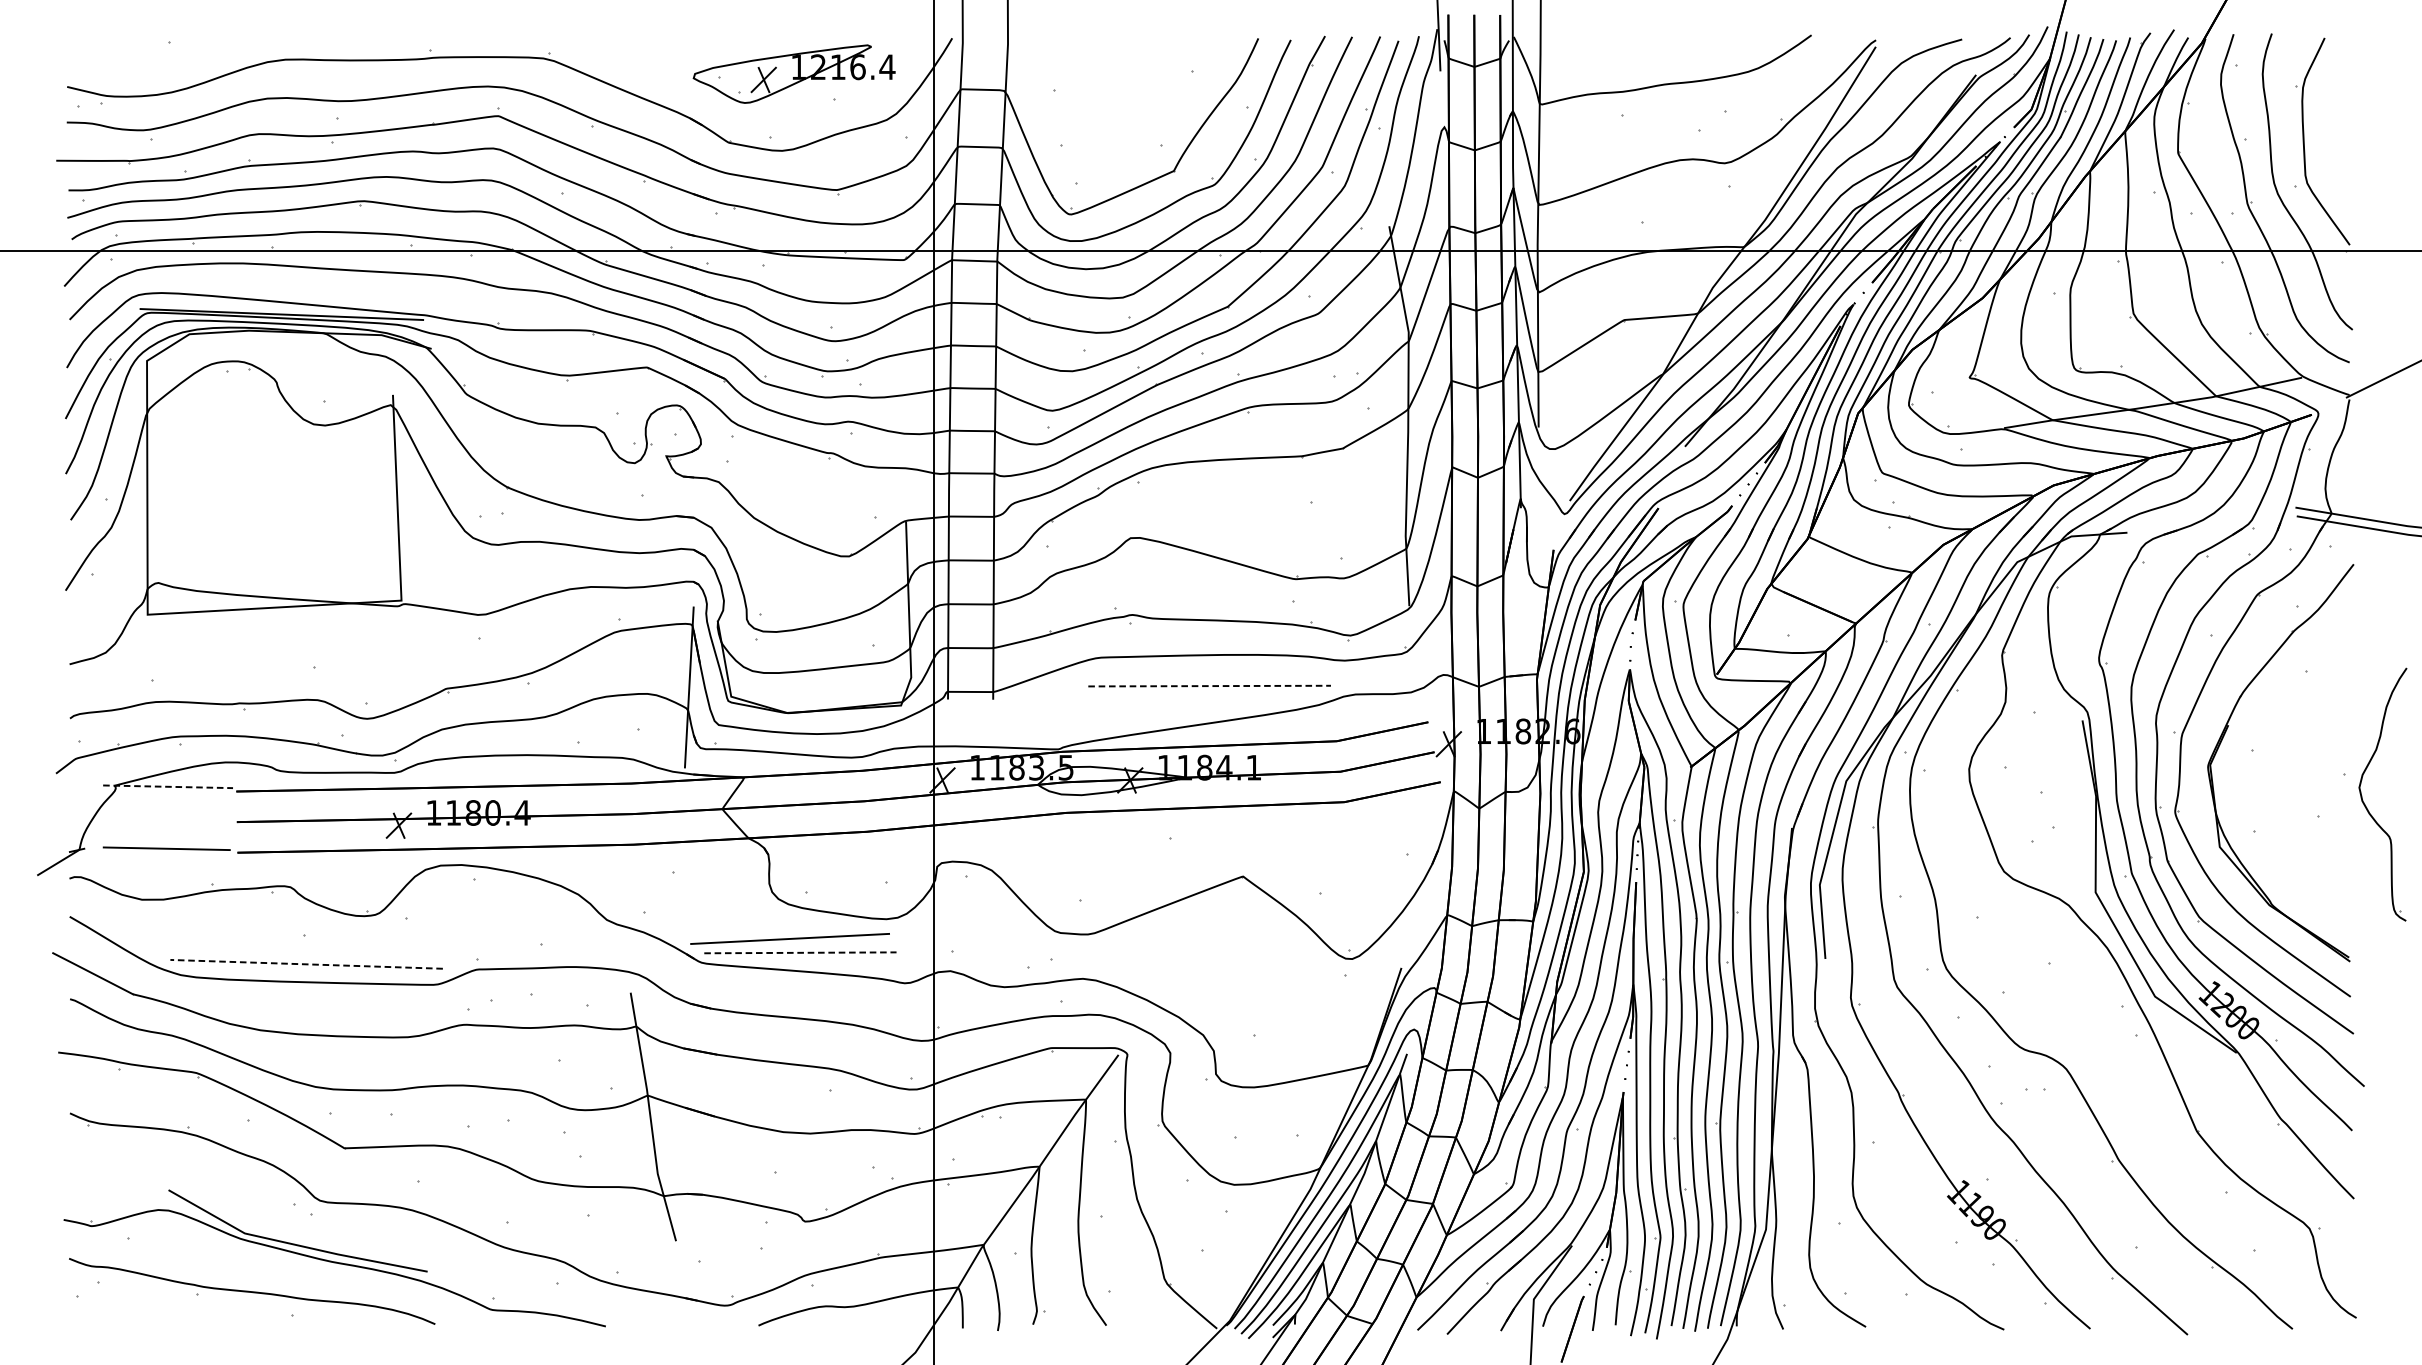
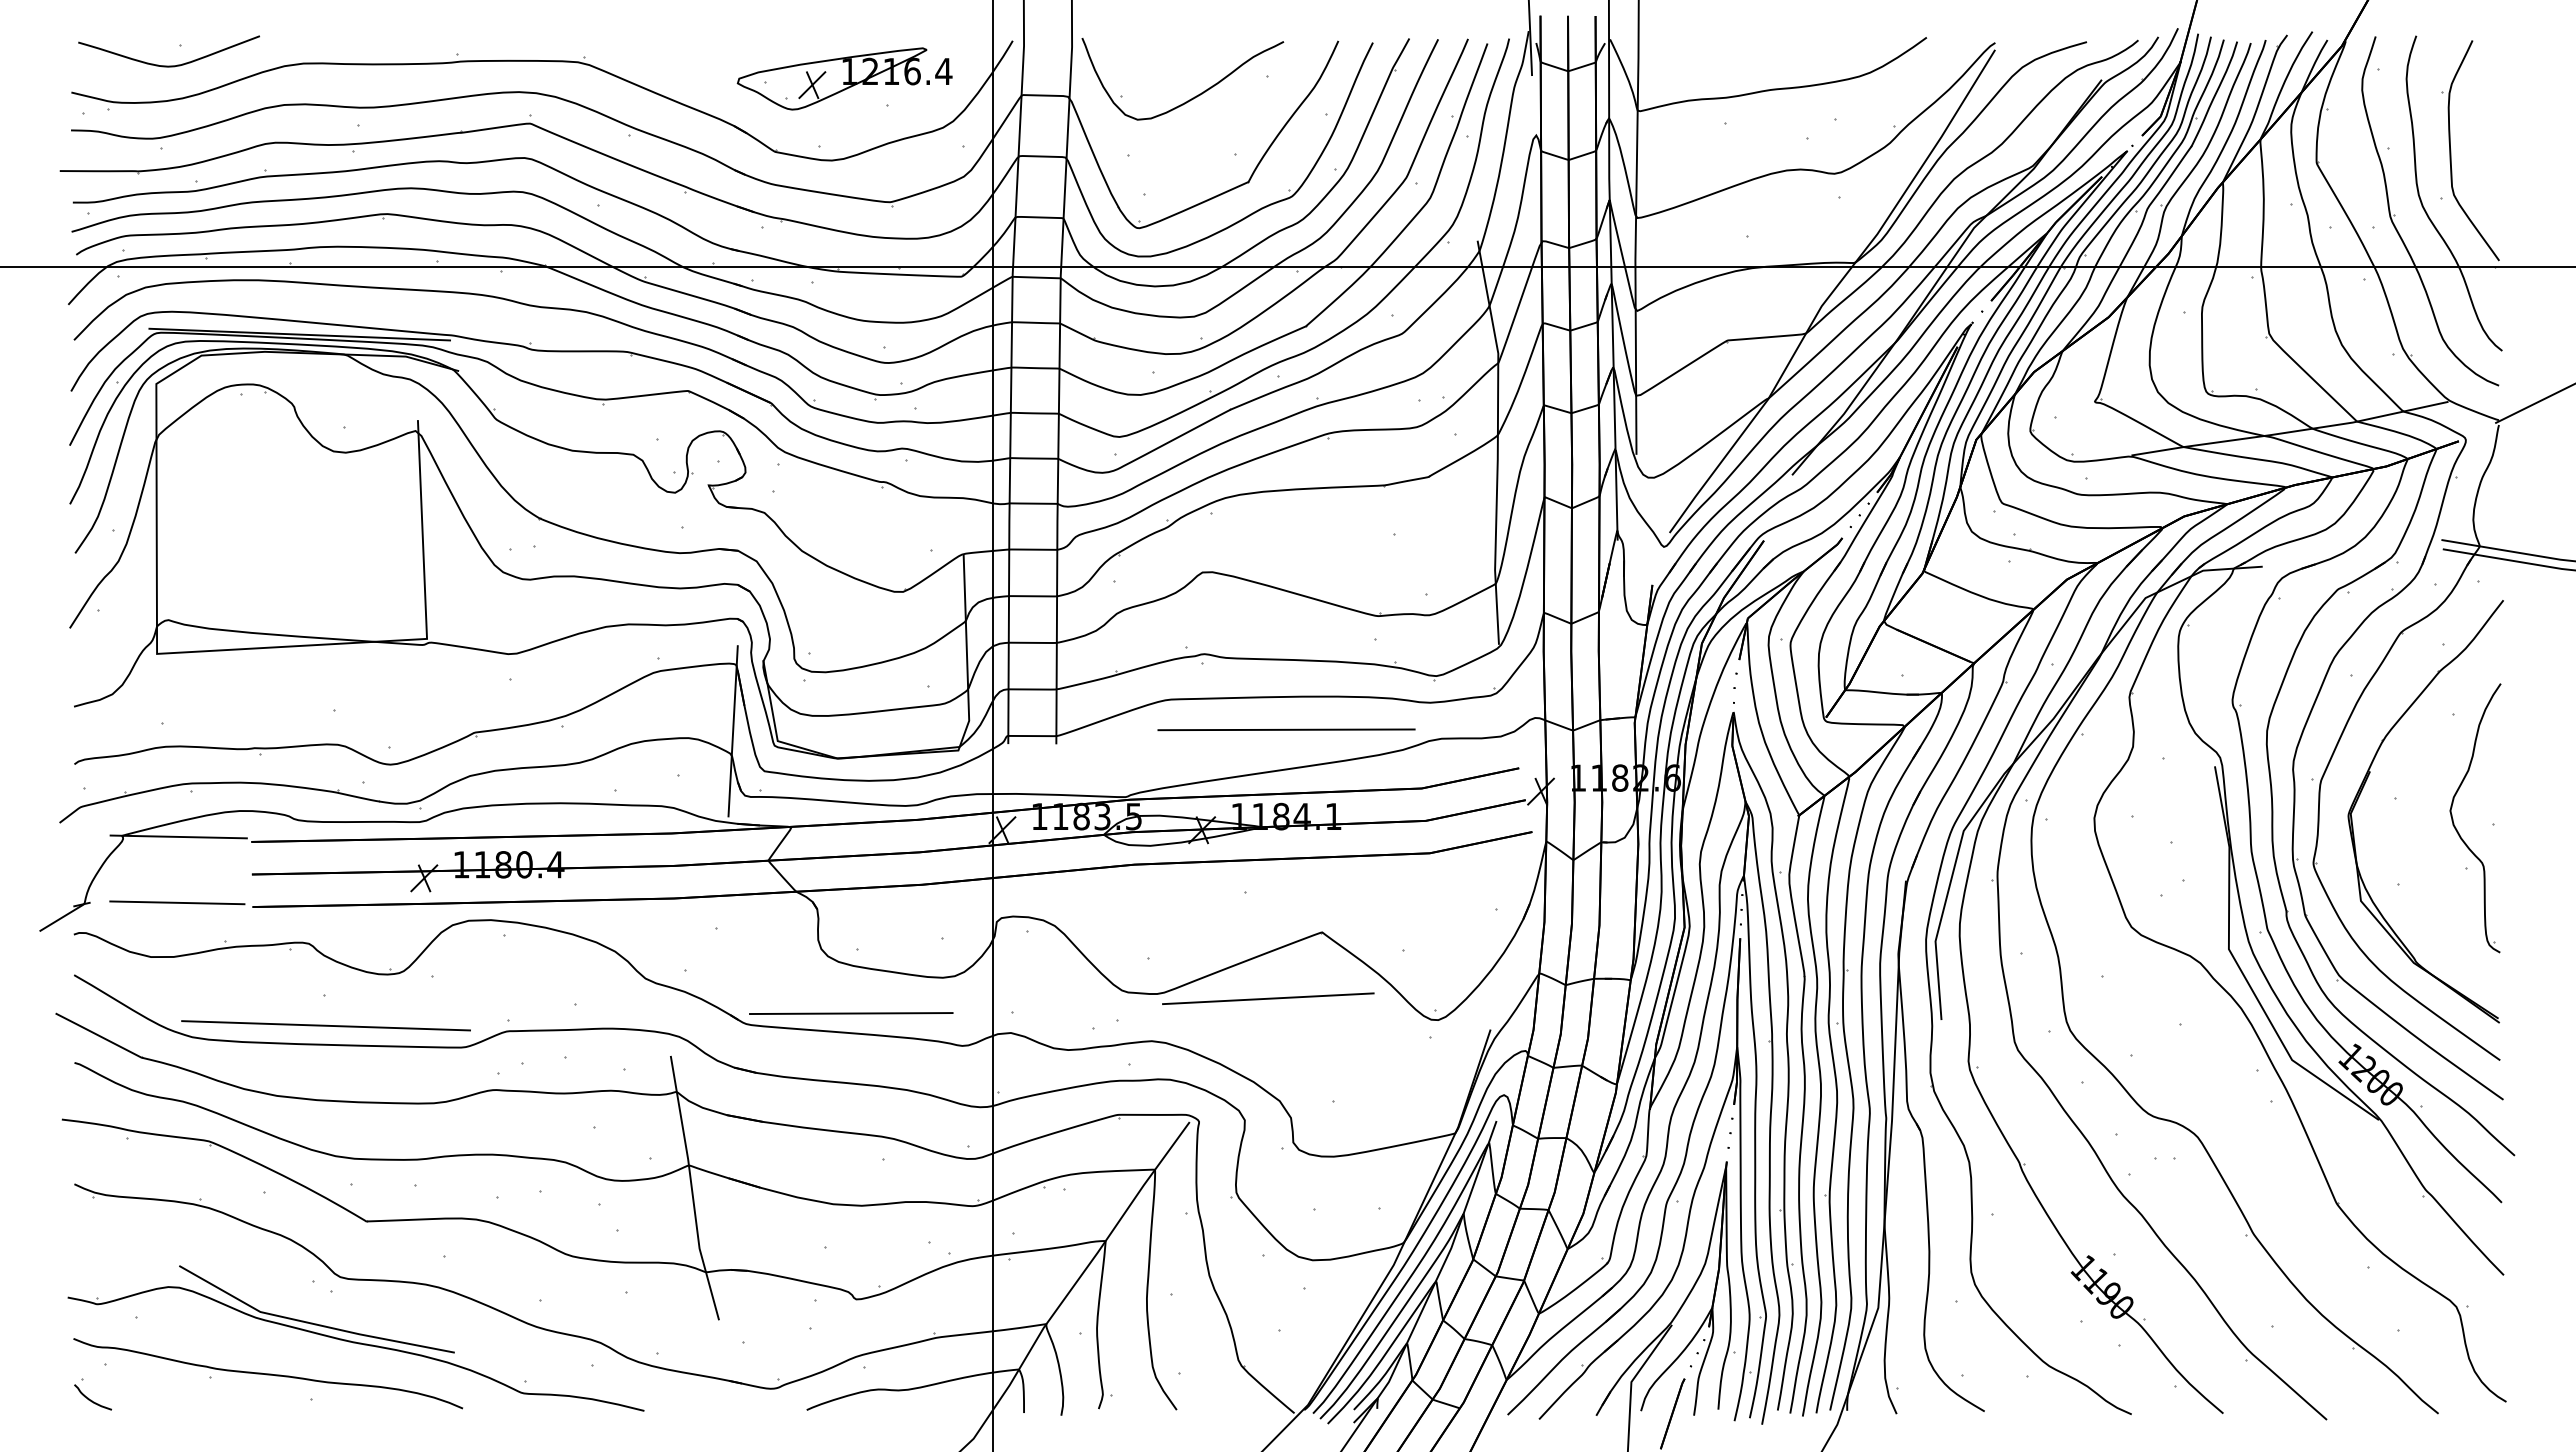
curve: (158, 61) -> (168, 65), added
curve: (1121, 91) -> (1192, 97), added
line: (1210, 685) -> (1287, 729), dashed -> solid
line: (168, 786) -> (179, 836), dashed -> solid
part: (2365, 803) -> (2456, 827), moved
line: (790, 938) -> (1268, 998), moved
line: (800, 952) -> (851, 1013), dashed -> solid
line: (306, 964) -> (326, 1025), dashed -> solid
curve: (85, 1315) -> (90, 1399), added

